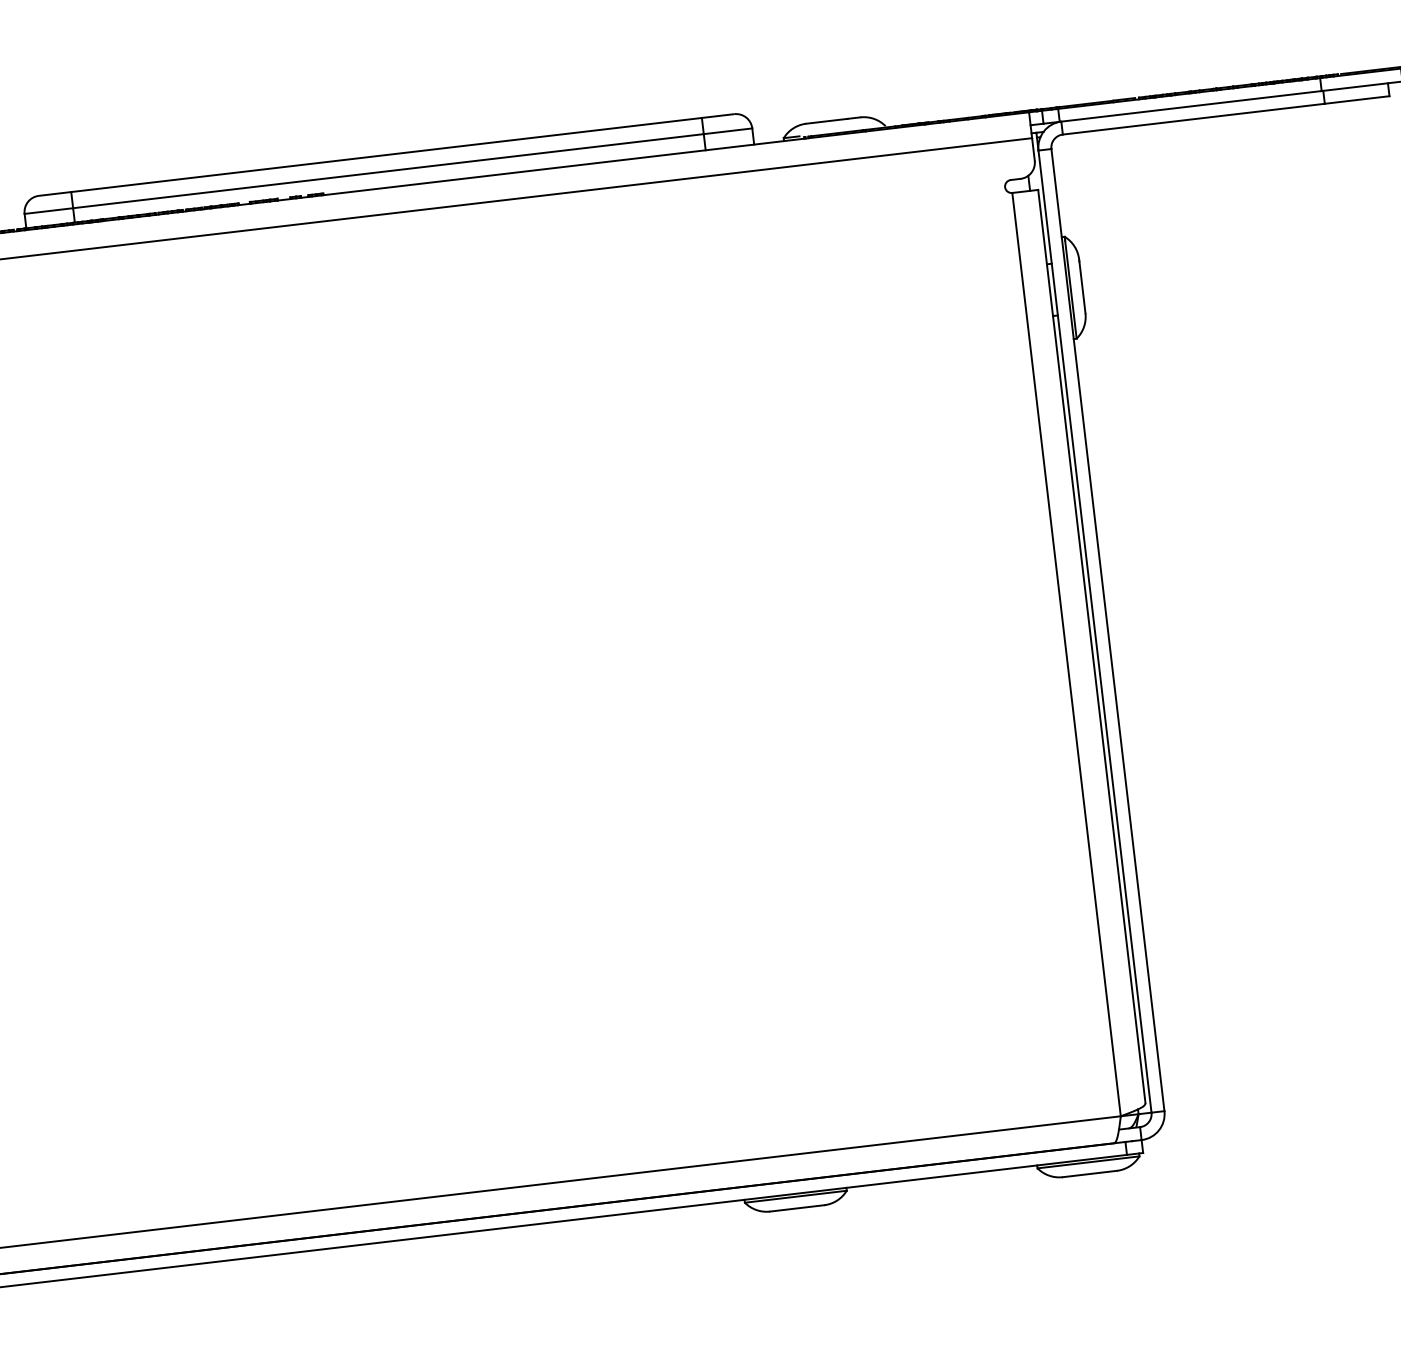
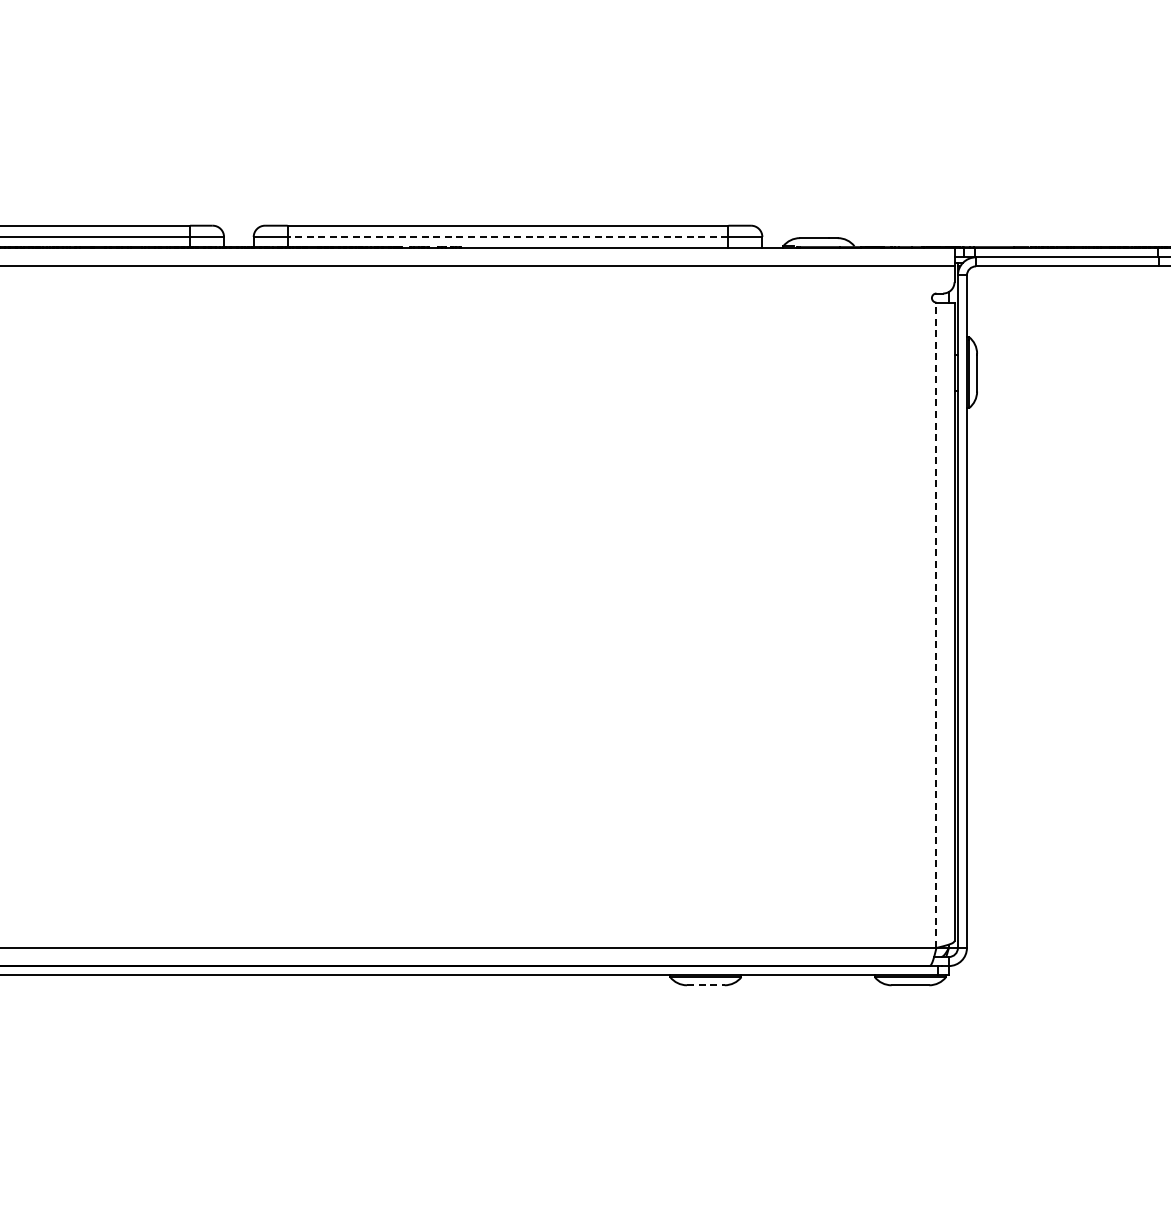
line: (387, 171) -> (507, 237), solid -> dashed
line: (1066, 654) -> (936, 625), solid -> dashed
line: (796, 1208) -> (705, 985), solid -> dashed

